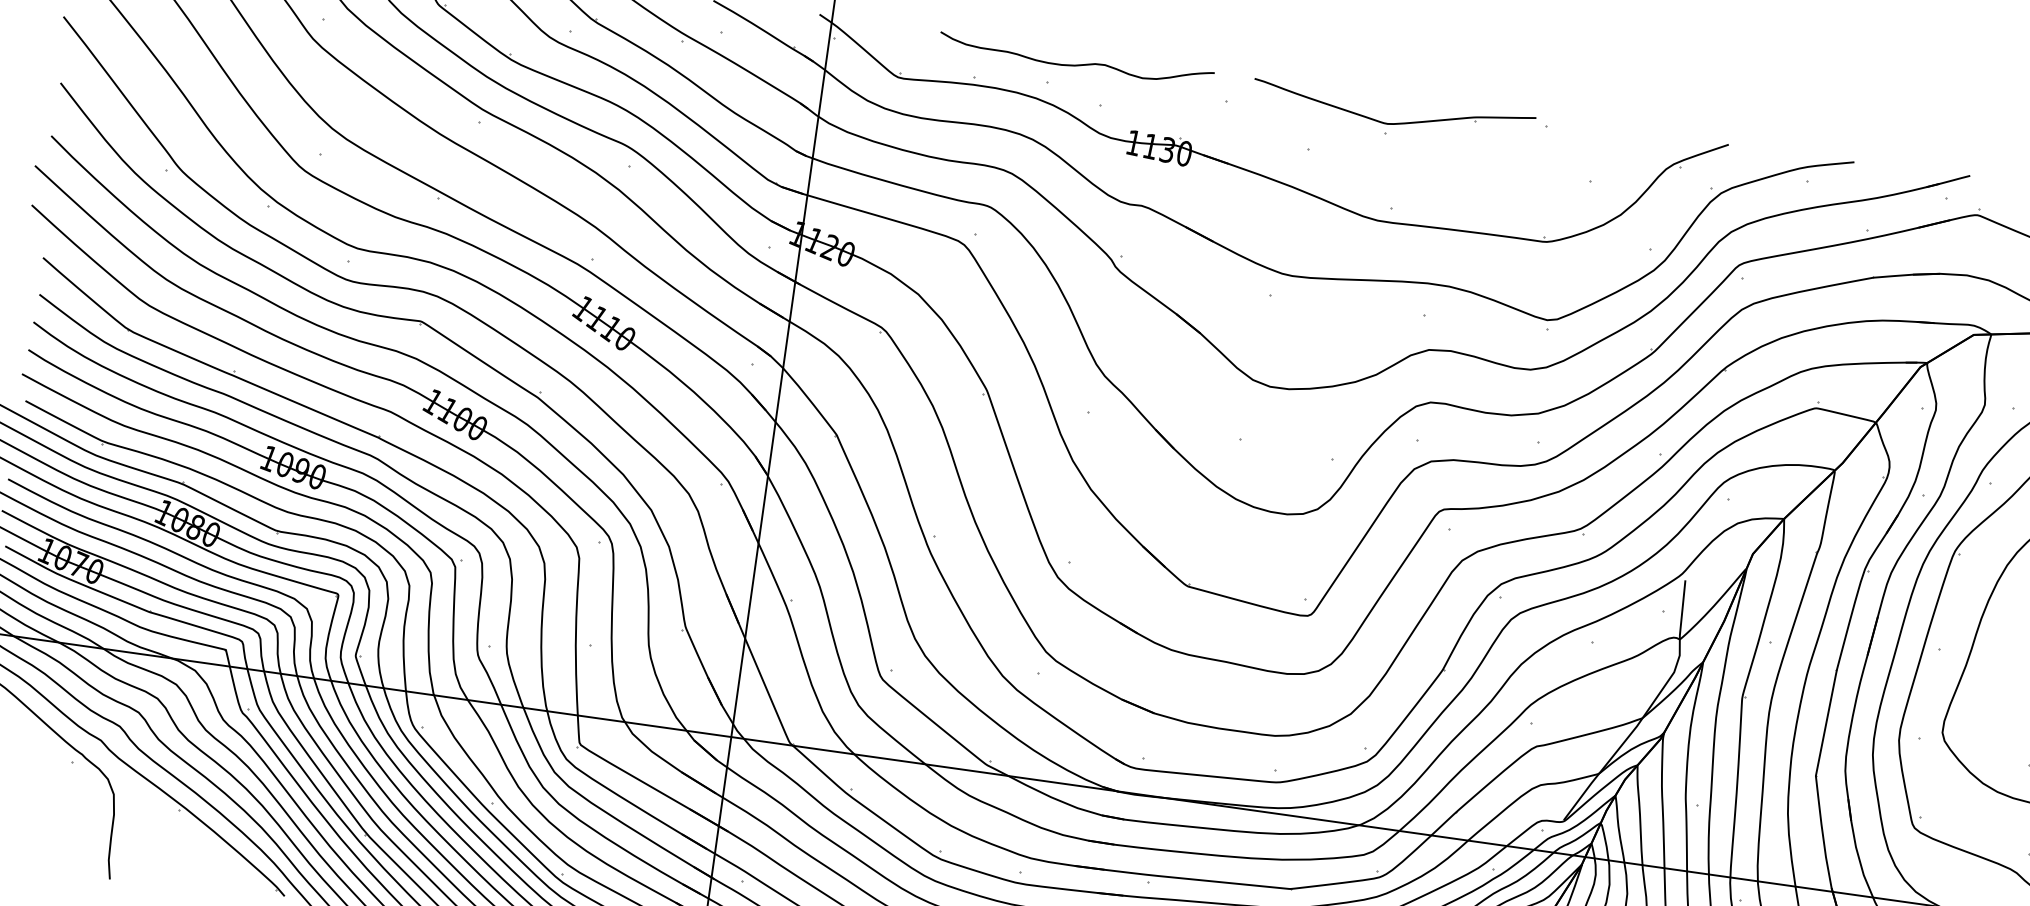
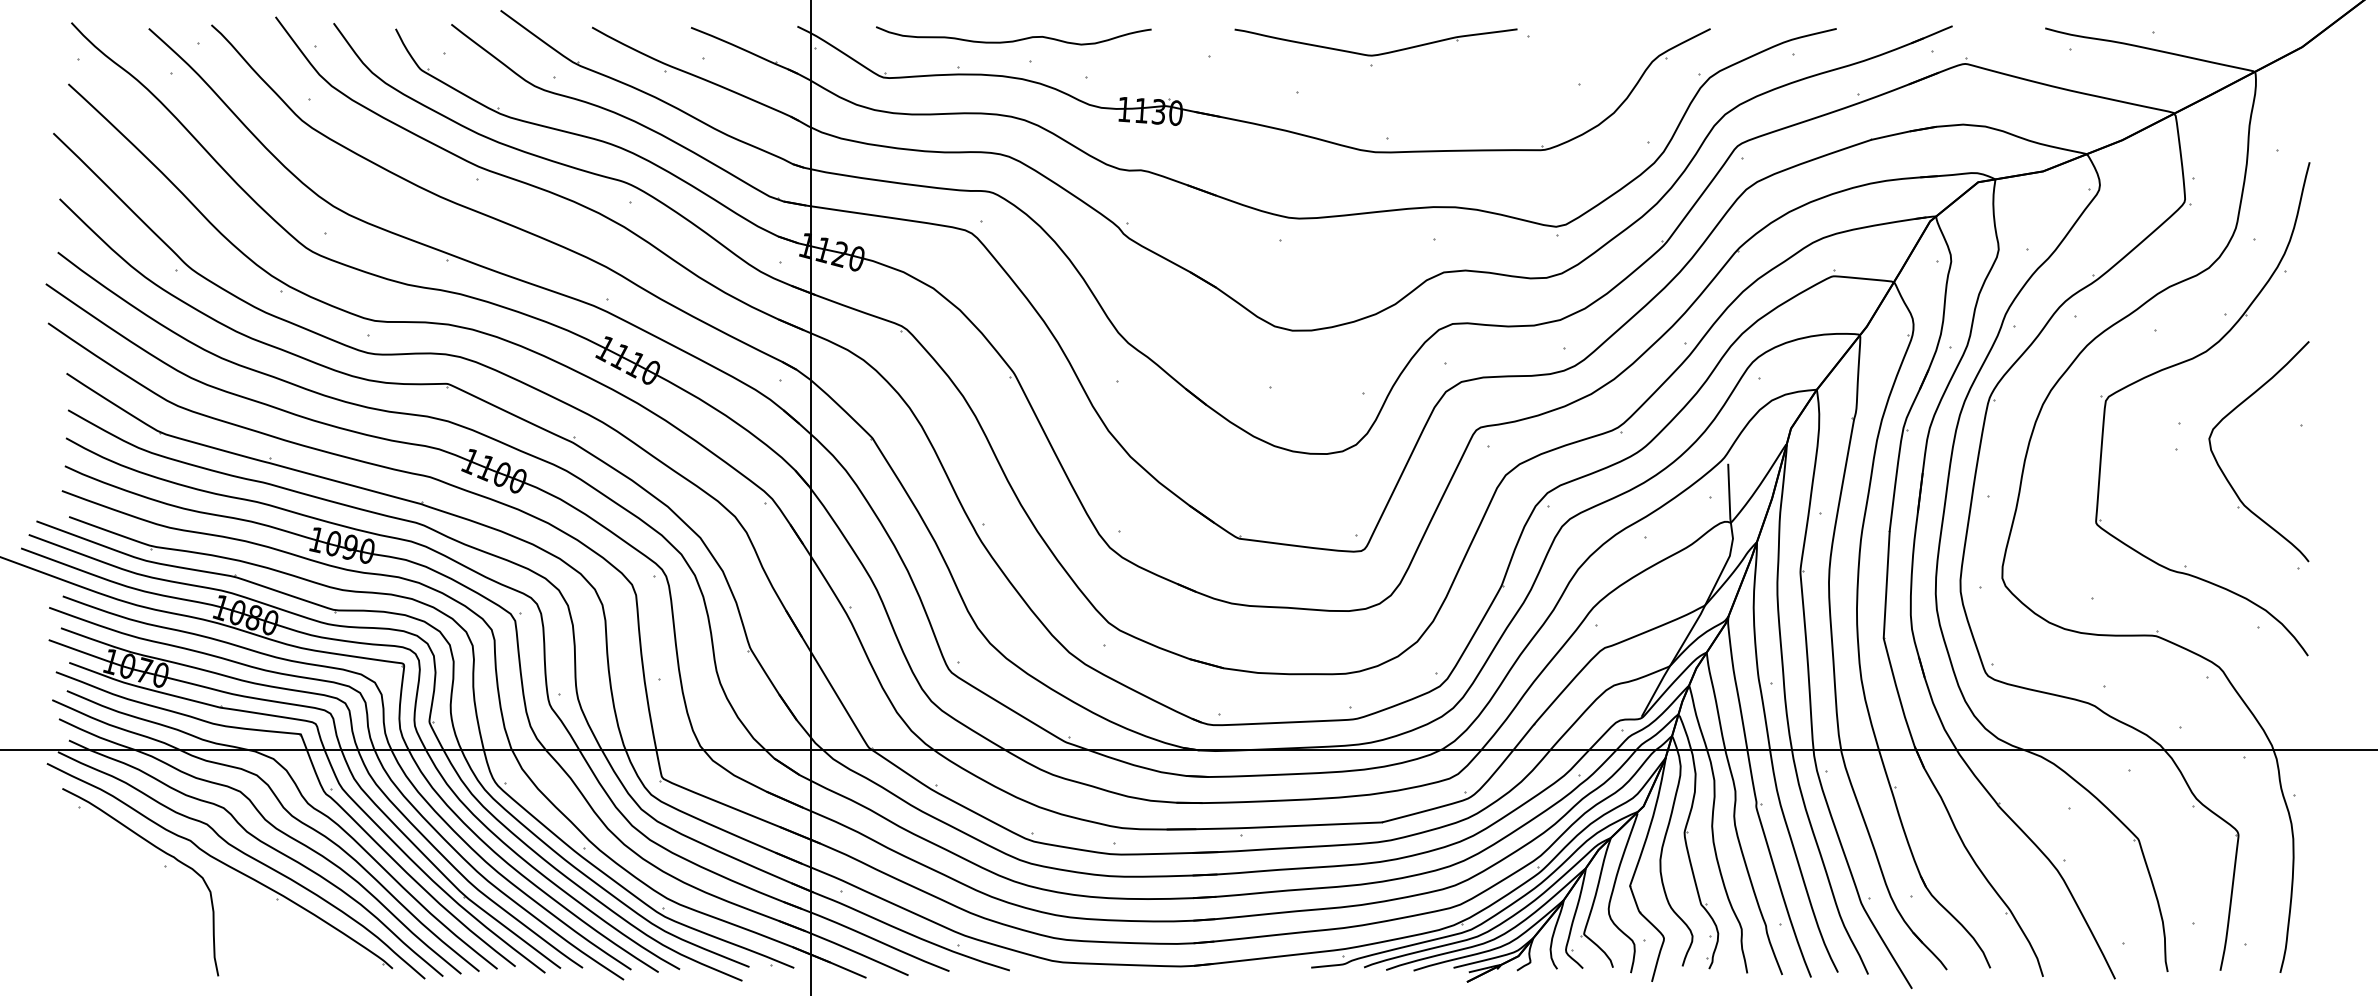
curve: (1078, 64) -> (1016, 39), moved

